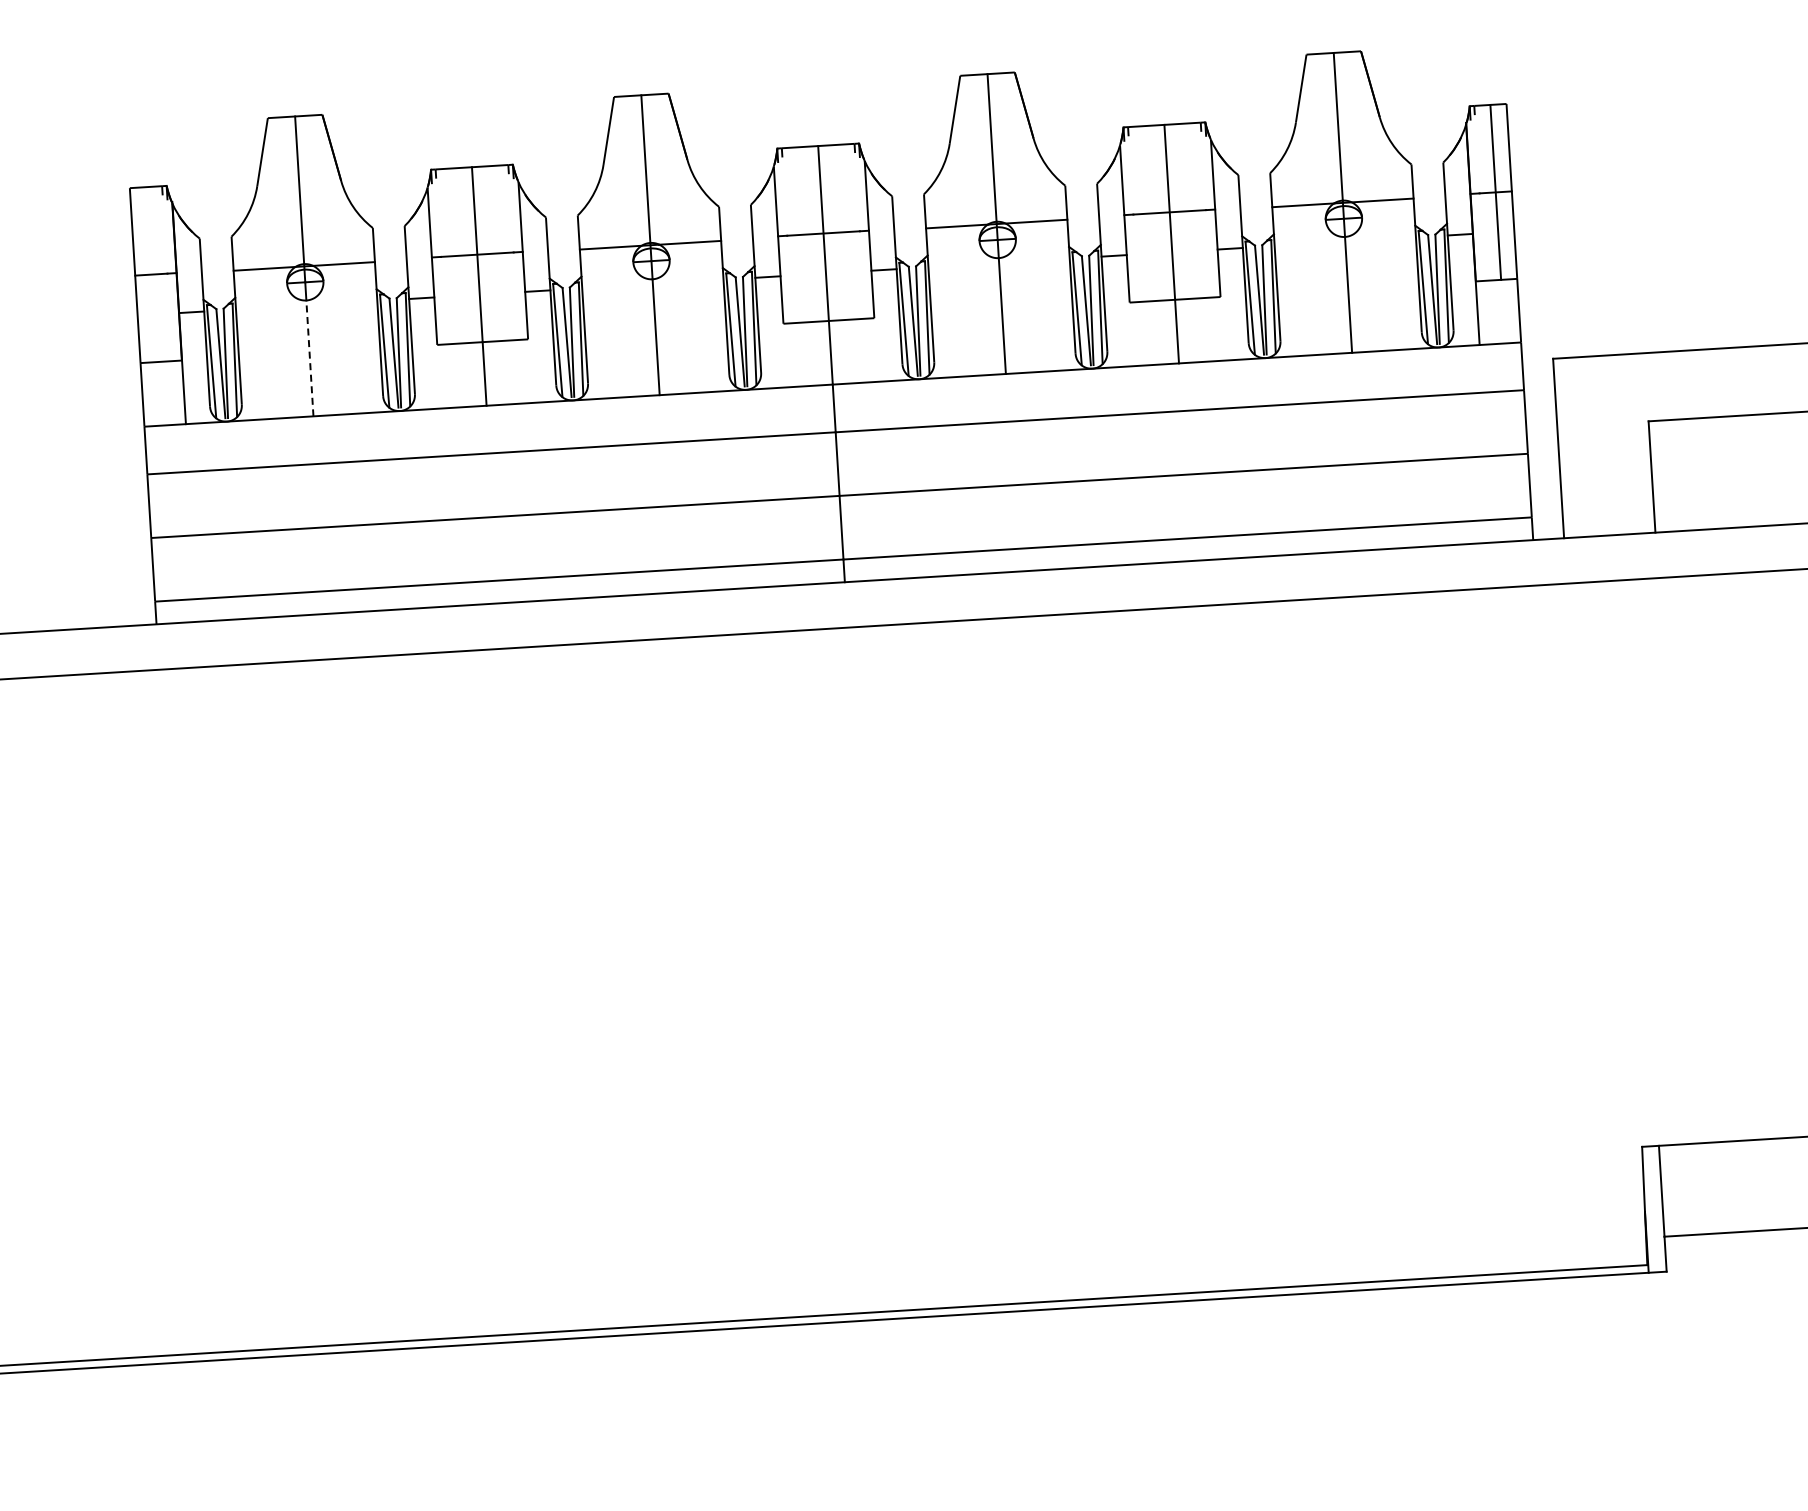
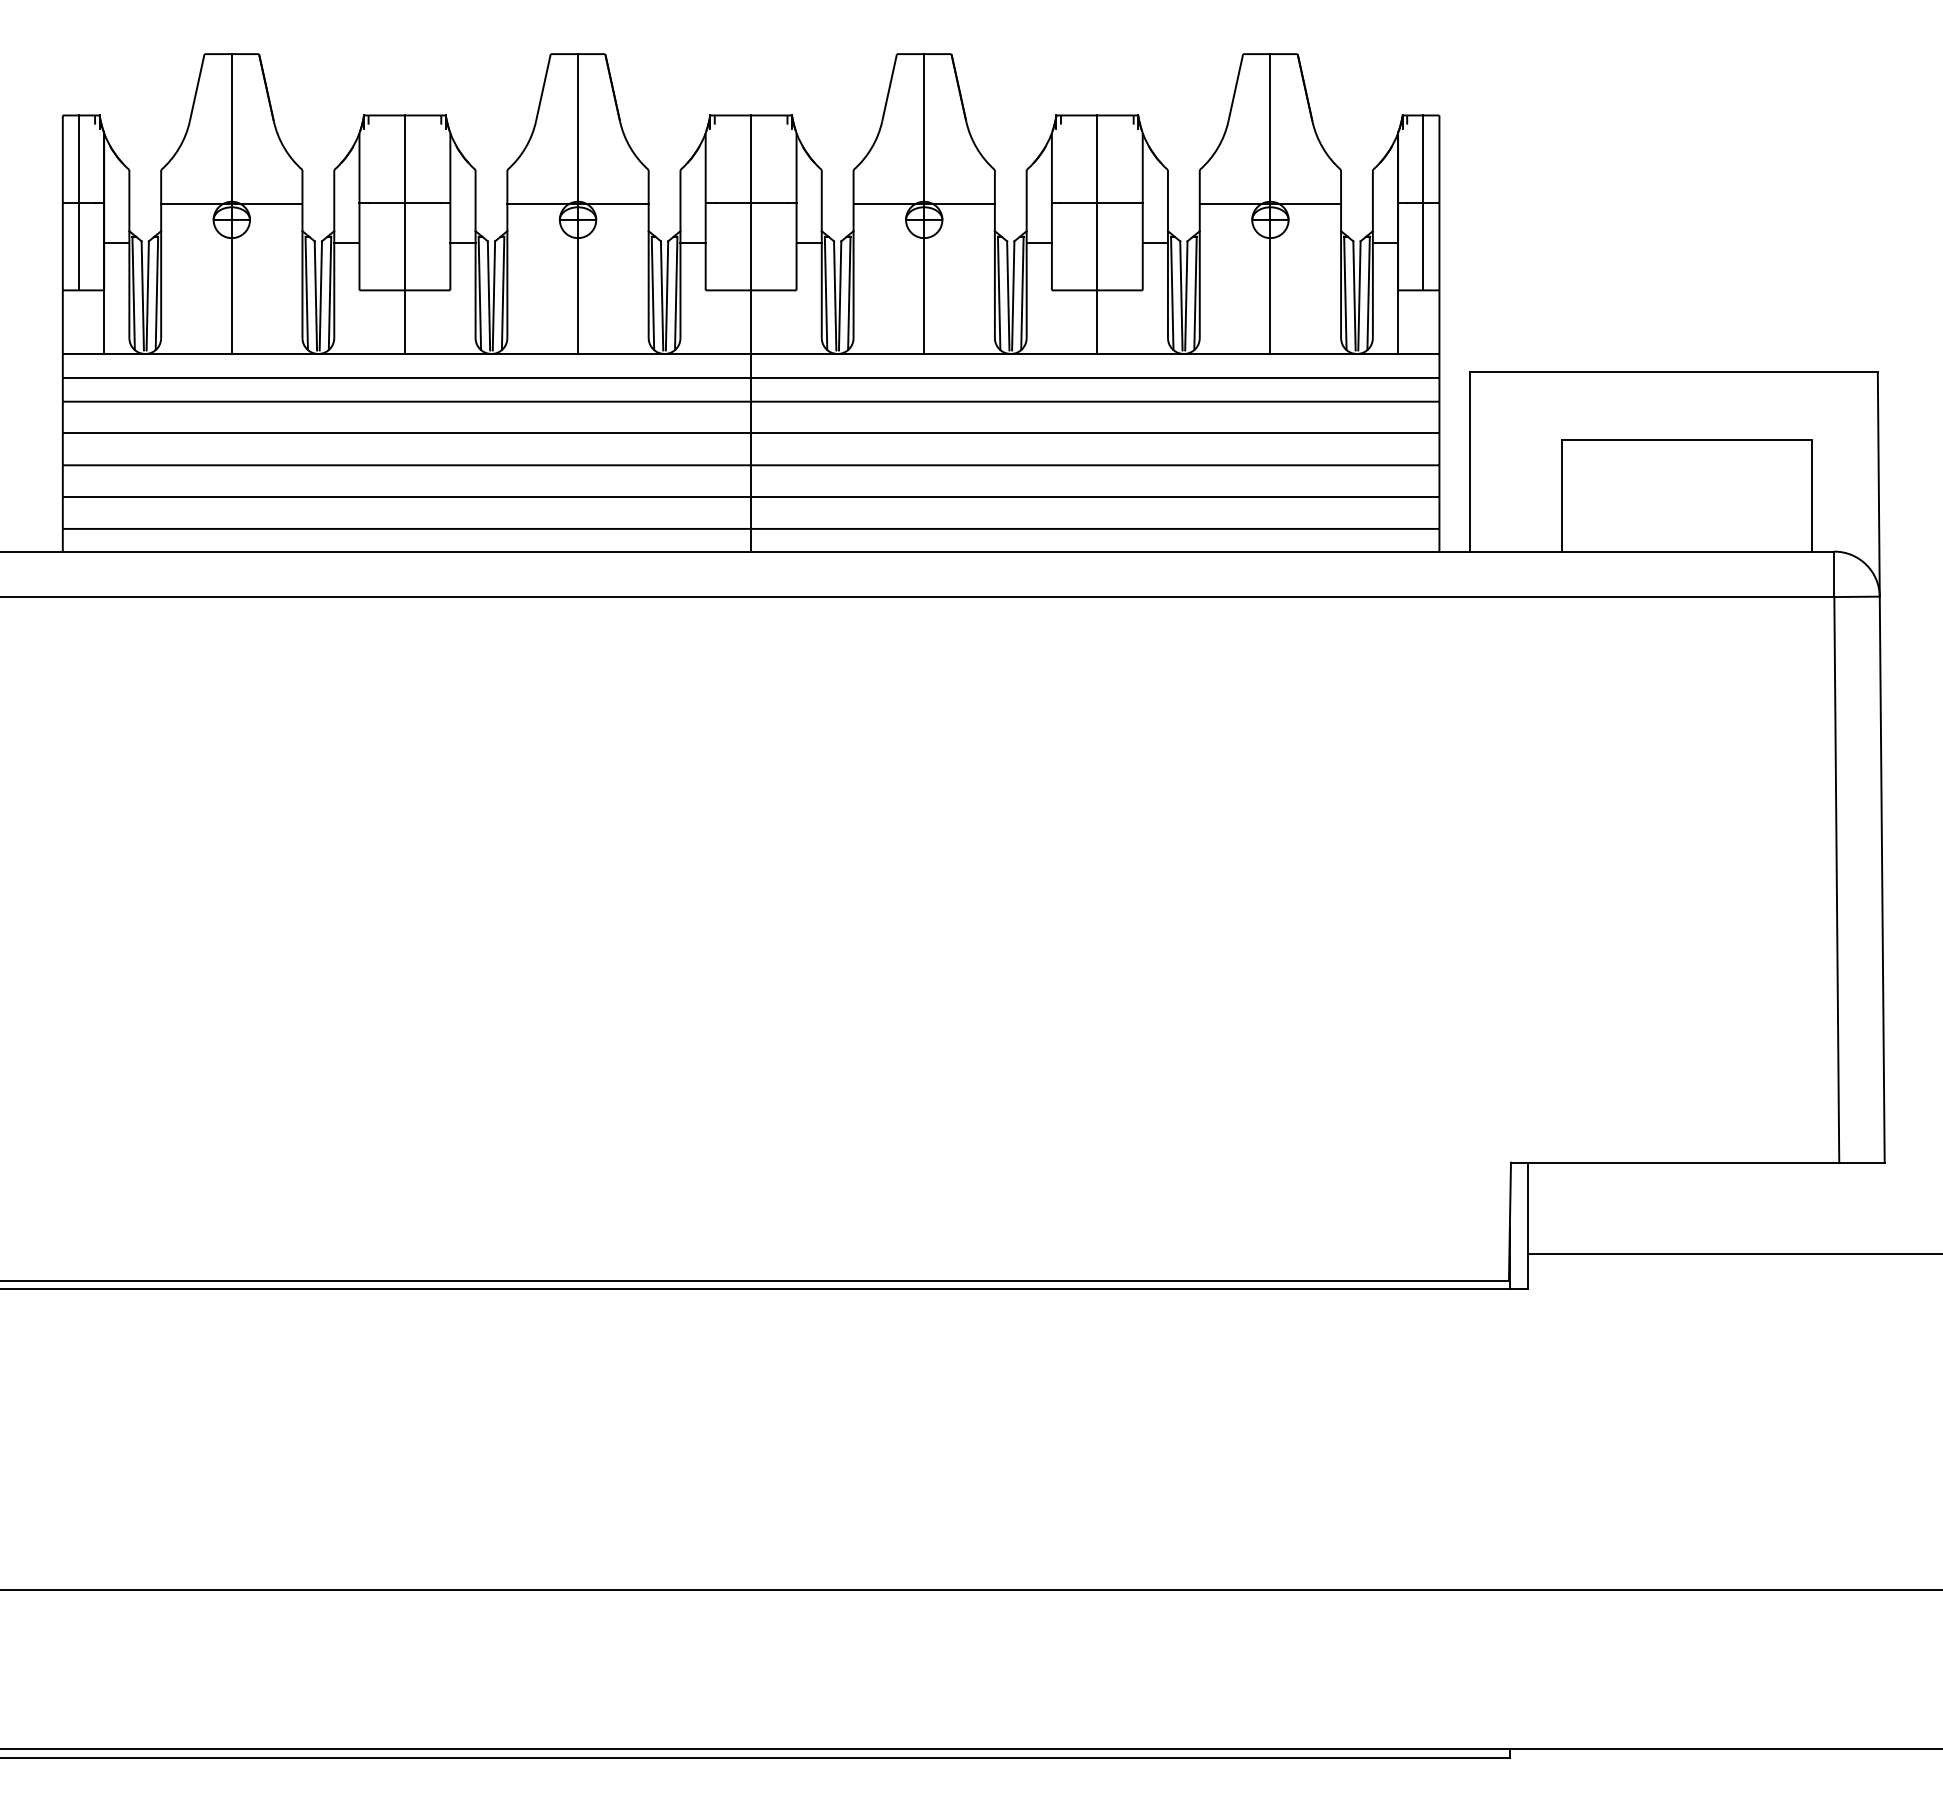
line: (150, 274) -> (78, 202), added
line: (309, 358) -> (231, 296), dashed -> solid
line: (833, 408) -> (750, 377), added
line: (837, 464) -> (750, 433), added
line: (840, 528) -> (750, 497), added

